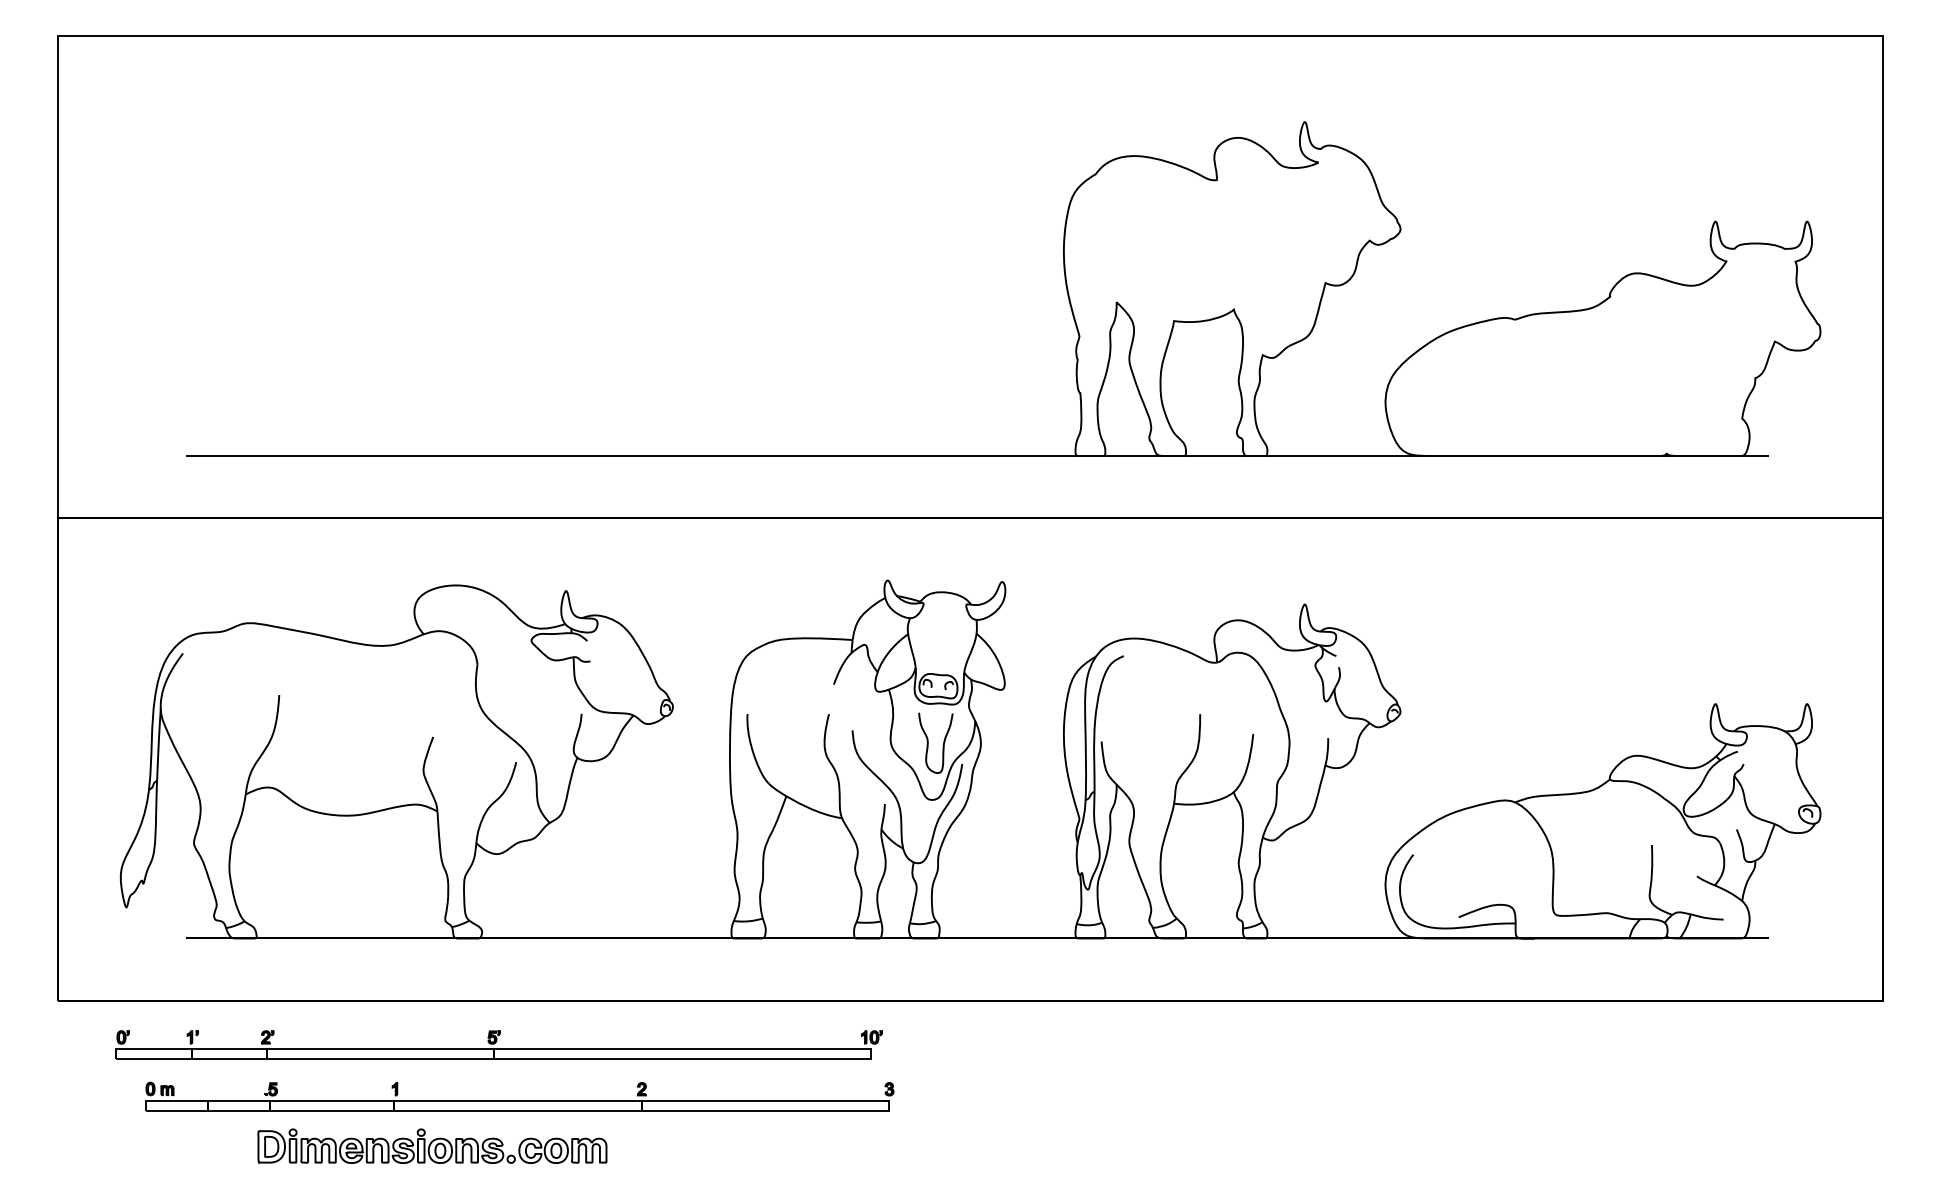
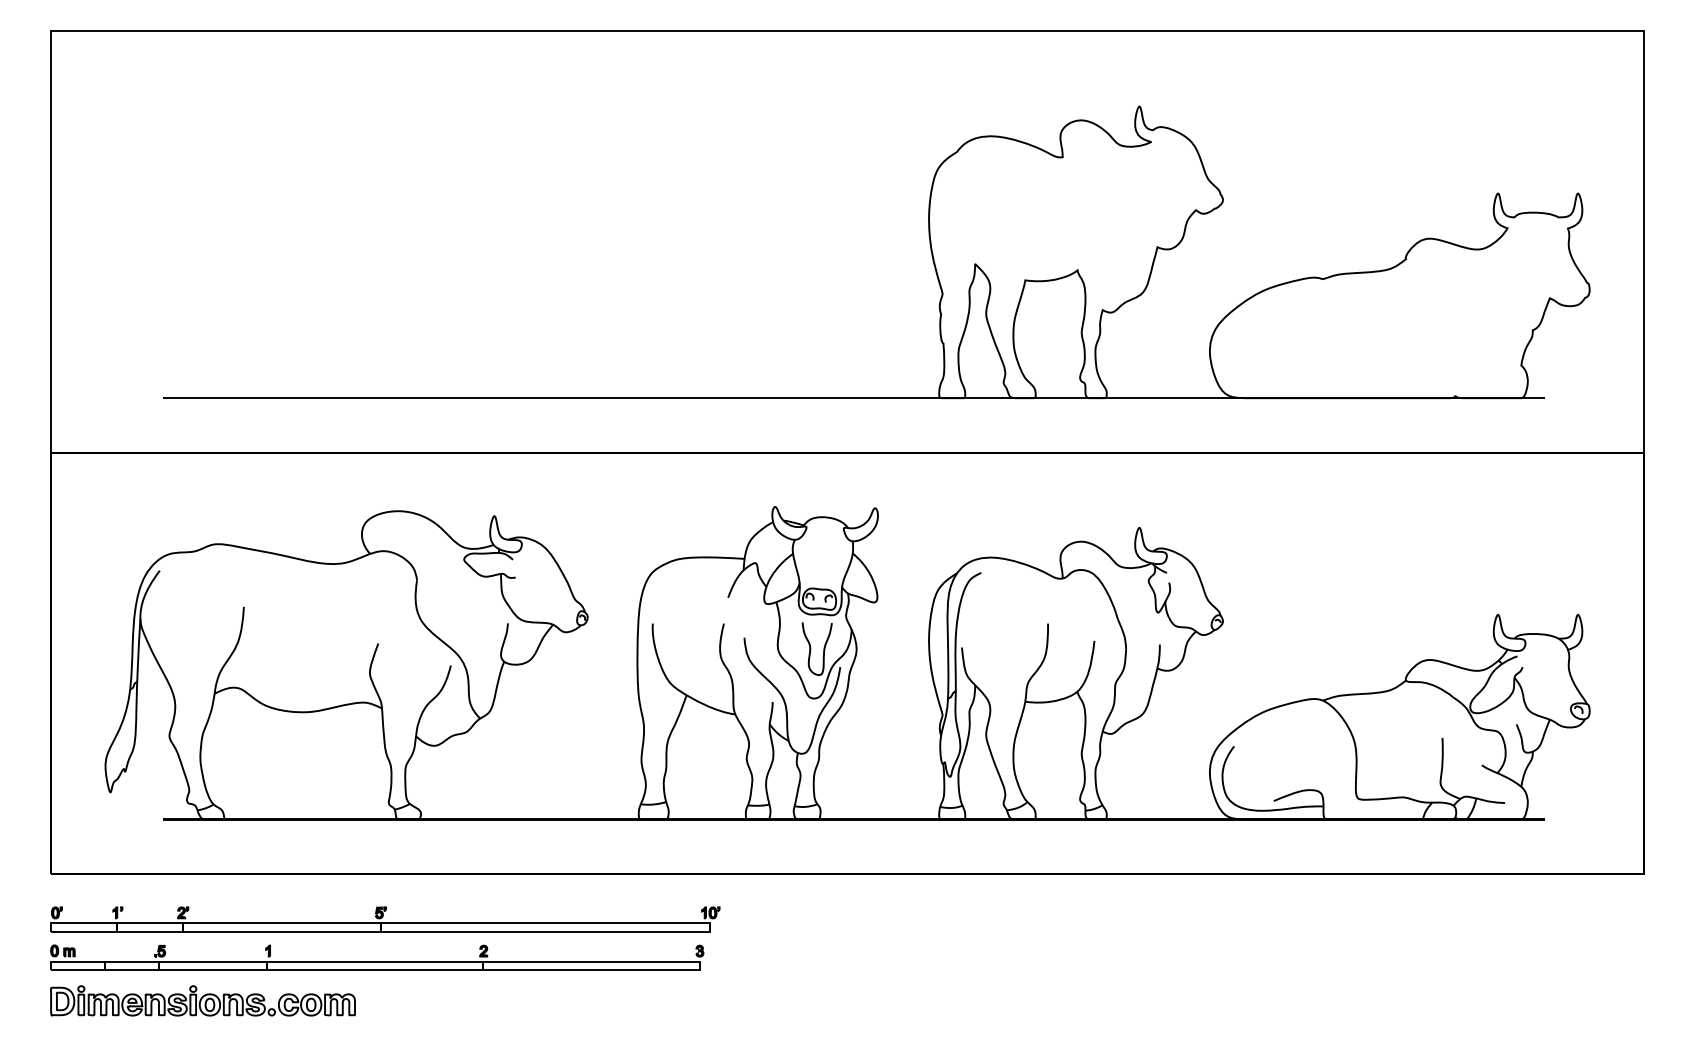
part: (498, 1044) -> (384, 919), moved
part: (519, 1096) -> (376, 957), moved
part: (432, 1145) -> (203, 1000), moved

